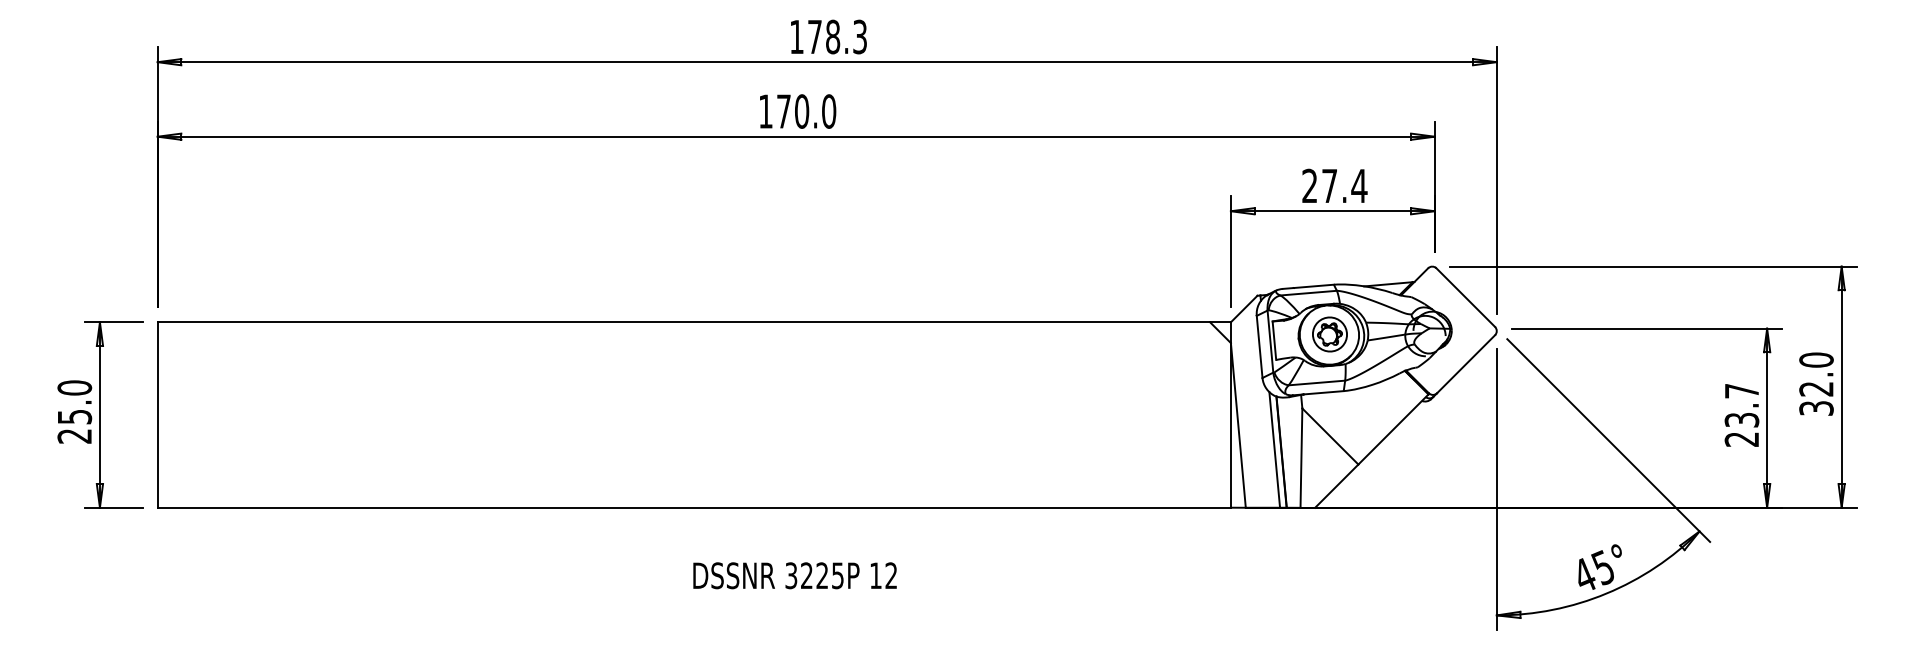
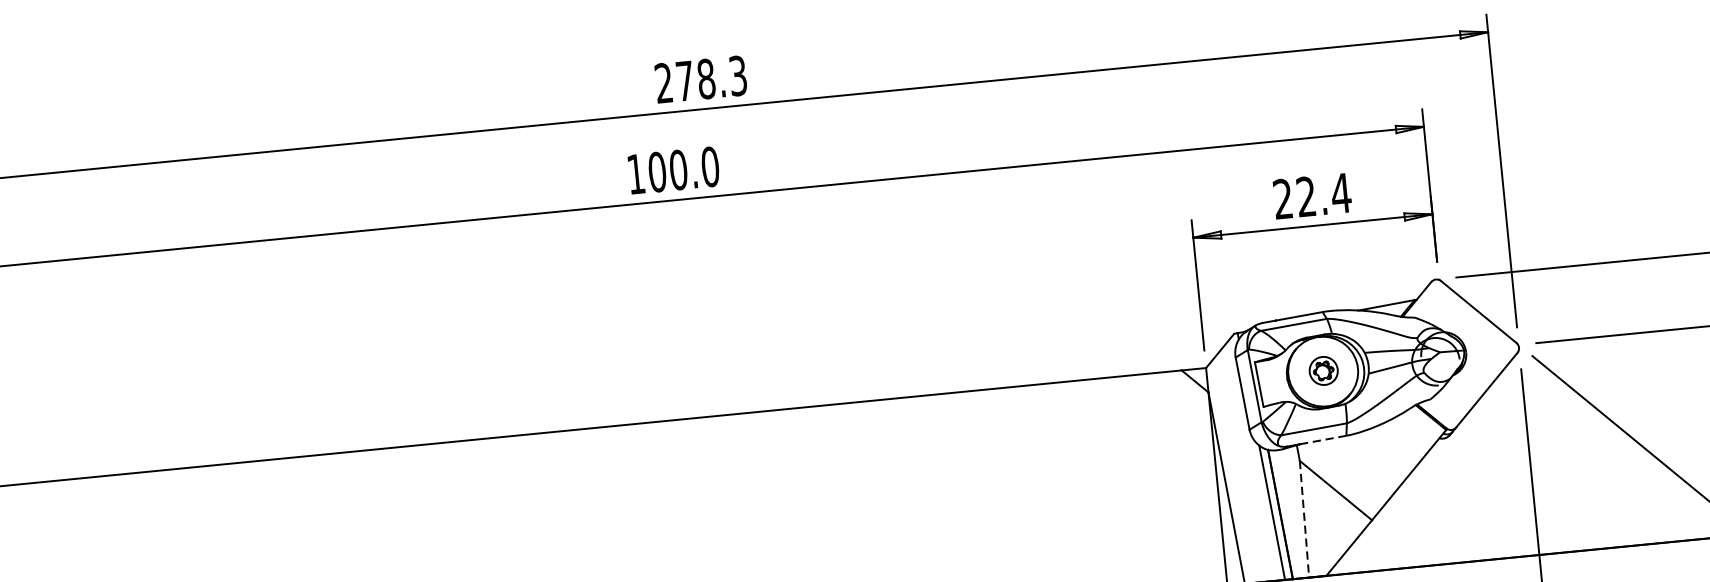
text: (796, 36) -> (663, 82), 178.3 -> 278.3
text: (783, 111) -> (656, 172), 170.0 -> 100.0
text: (1329, 185) -> (1306, 196), 27.4 -> 22.4
part: (1329, 334) -> (1323, 370), size x0.7
line: (1323, 392) -> (1322, 439), solid -> dashed
line: (1301, 458) -> (1304, 519), solid -> dashed

